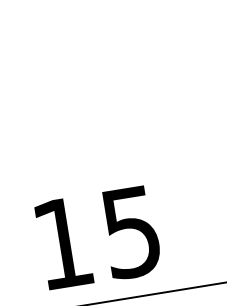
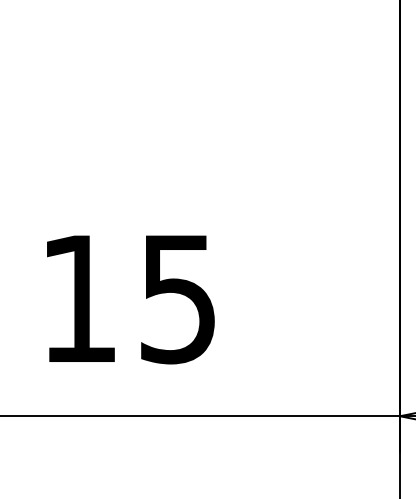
text: (98, 238) -> (130, 299), moved

